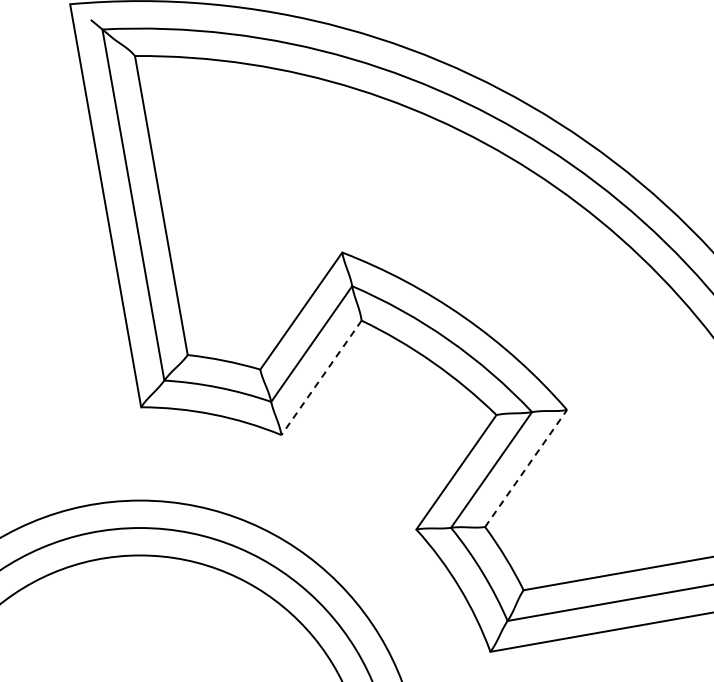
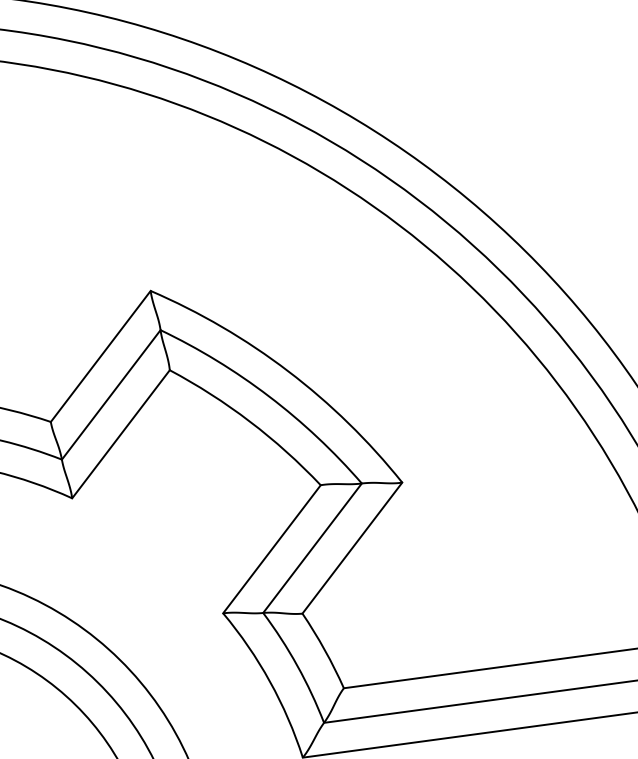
line: (321, 377) -> (120, 433), dashed -> solid
line: (526, 468) -> (352, 548), dashed -> solid

